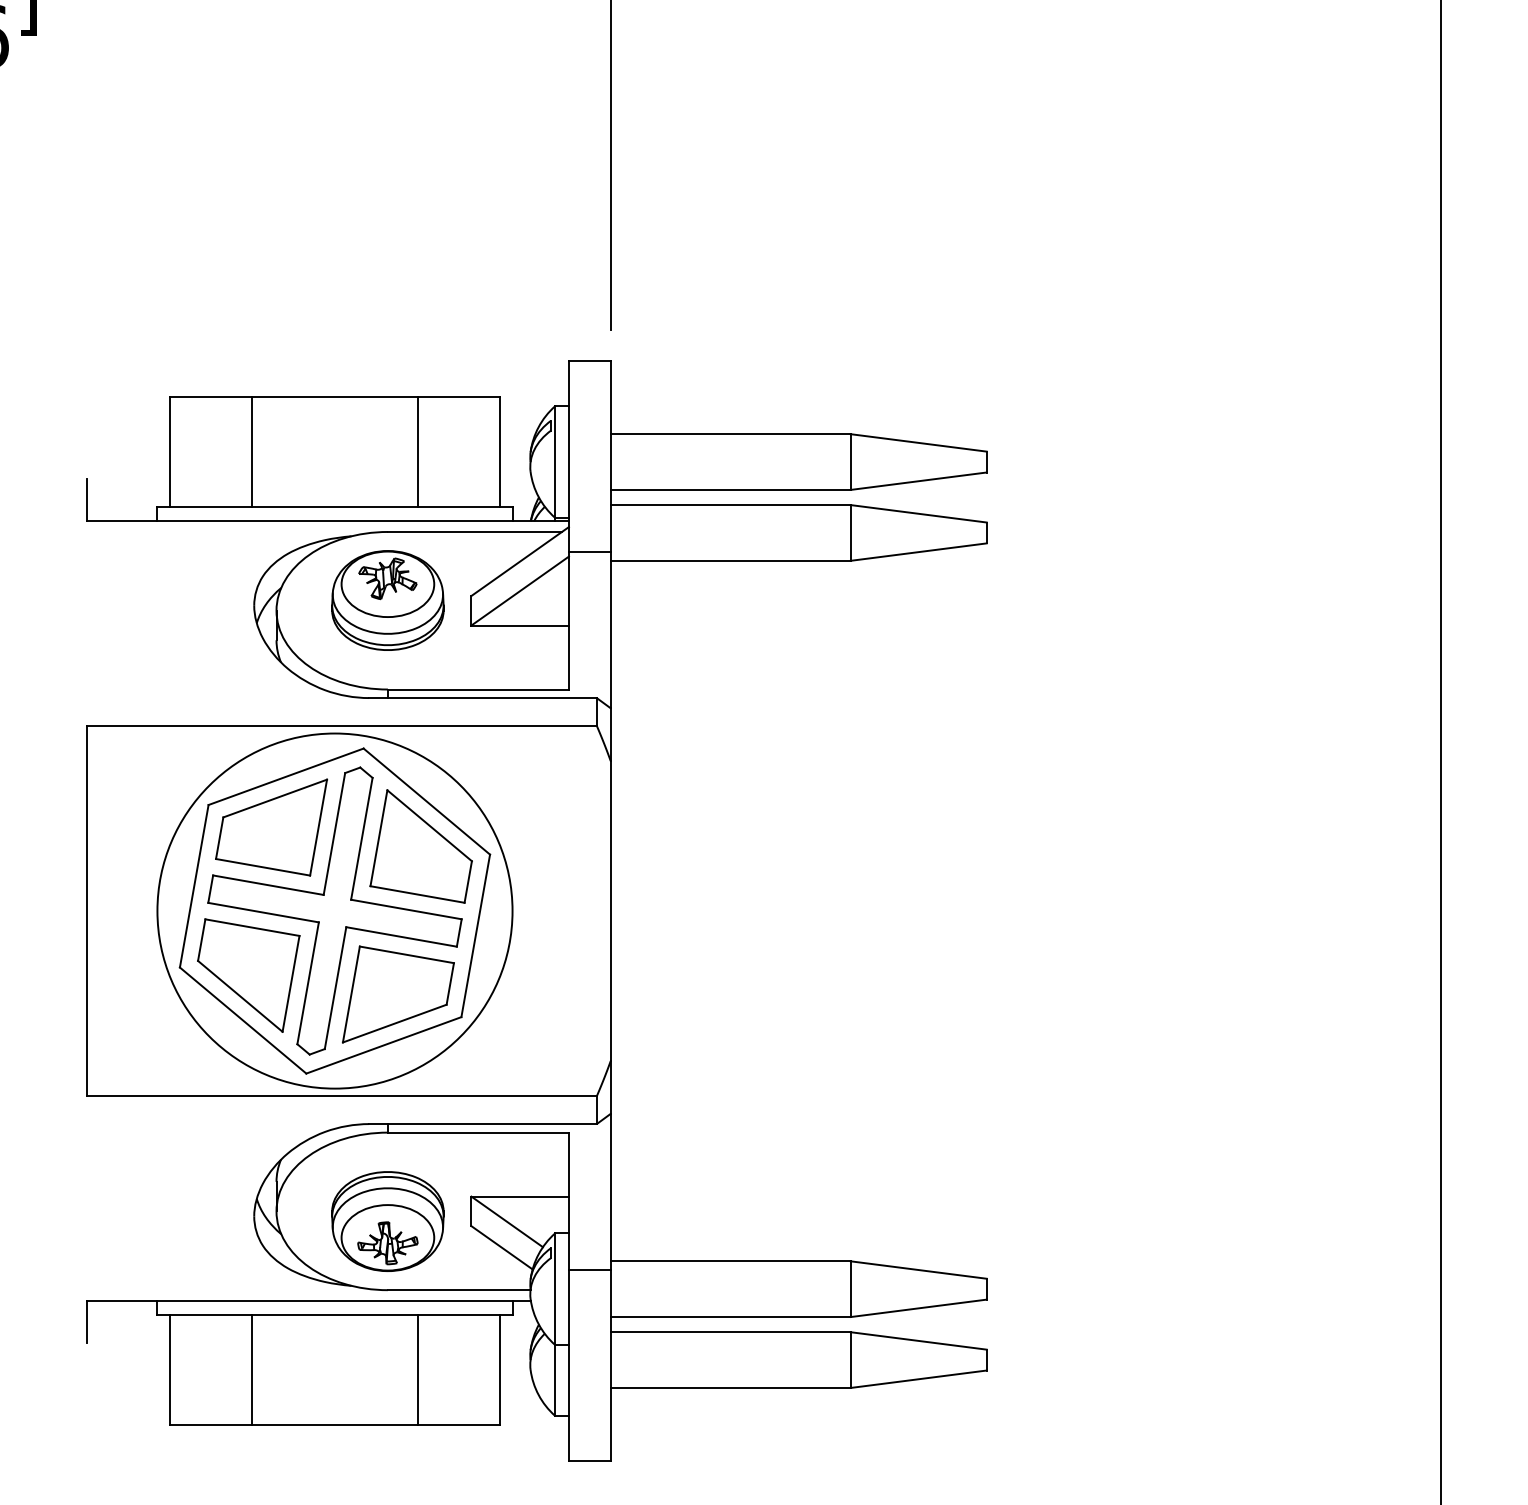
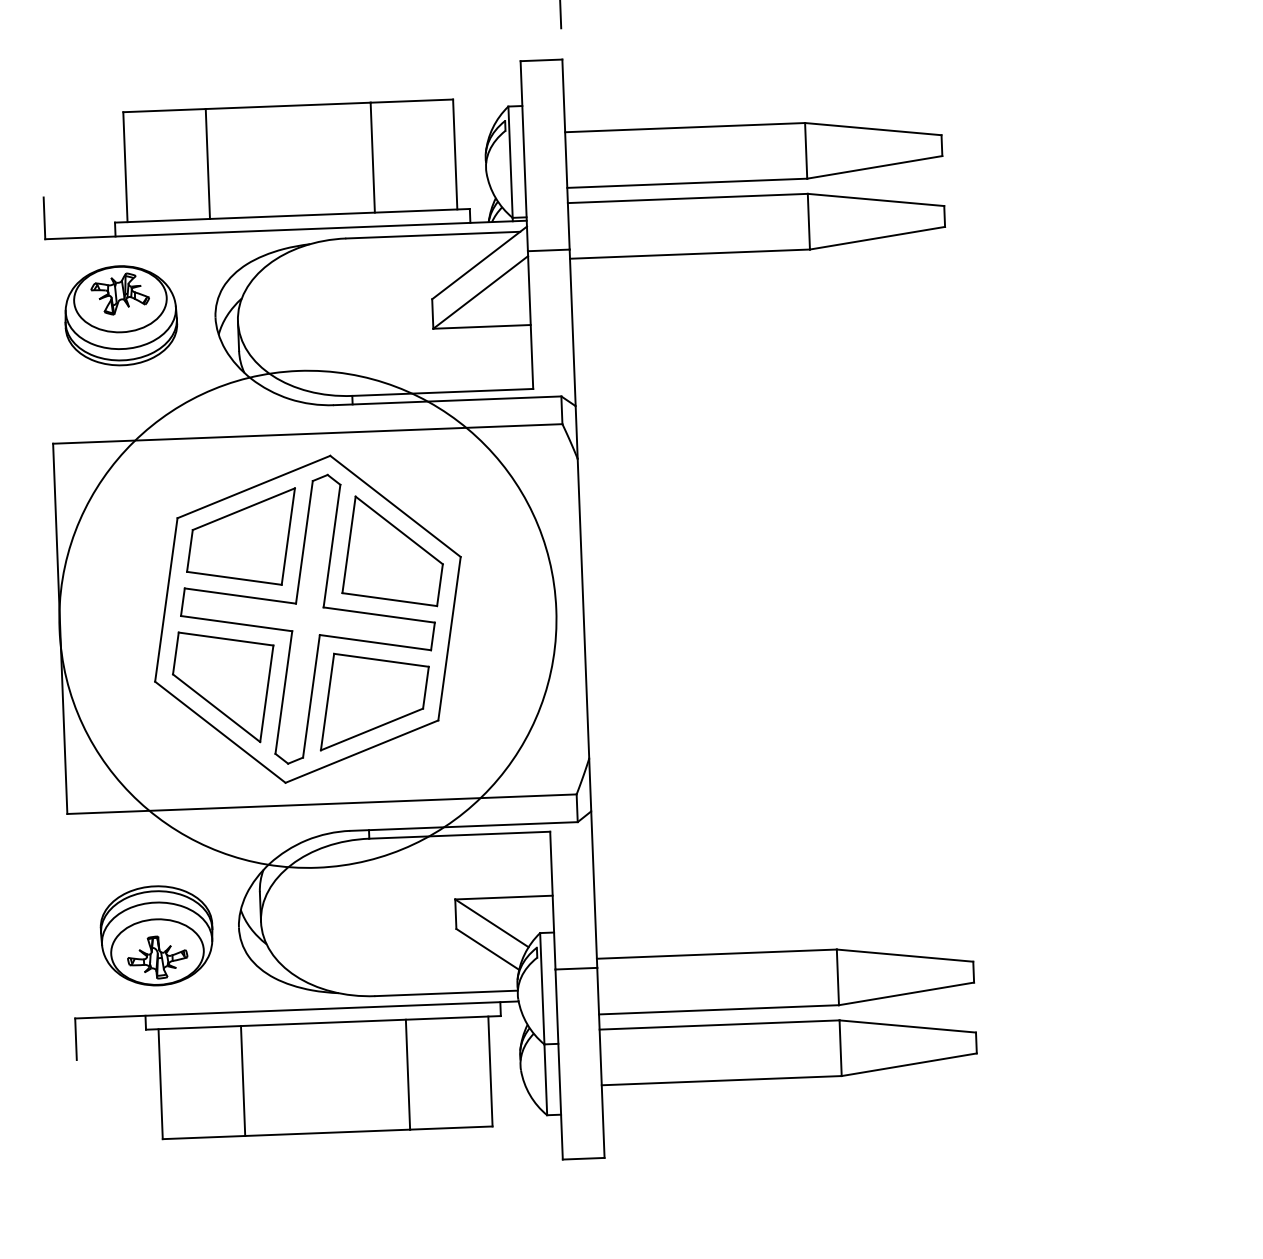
part: (387, 600) -> (120, 315), moved
circle: (334, 910) -> (307, 618), size x1.4
part: (387, 1221) -> (156, 935), moved

